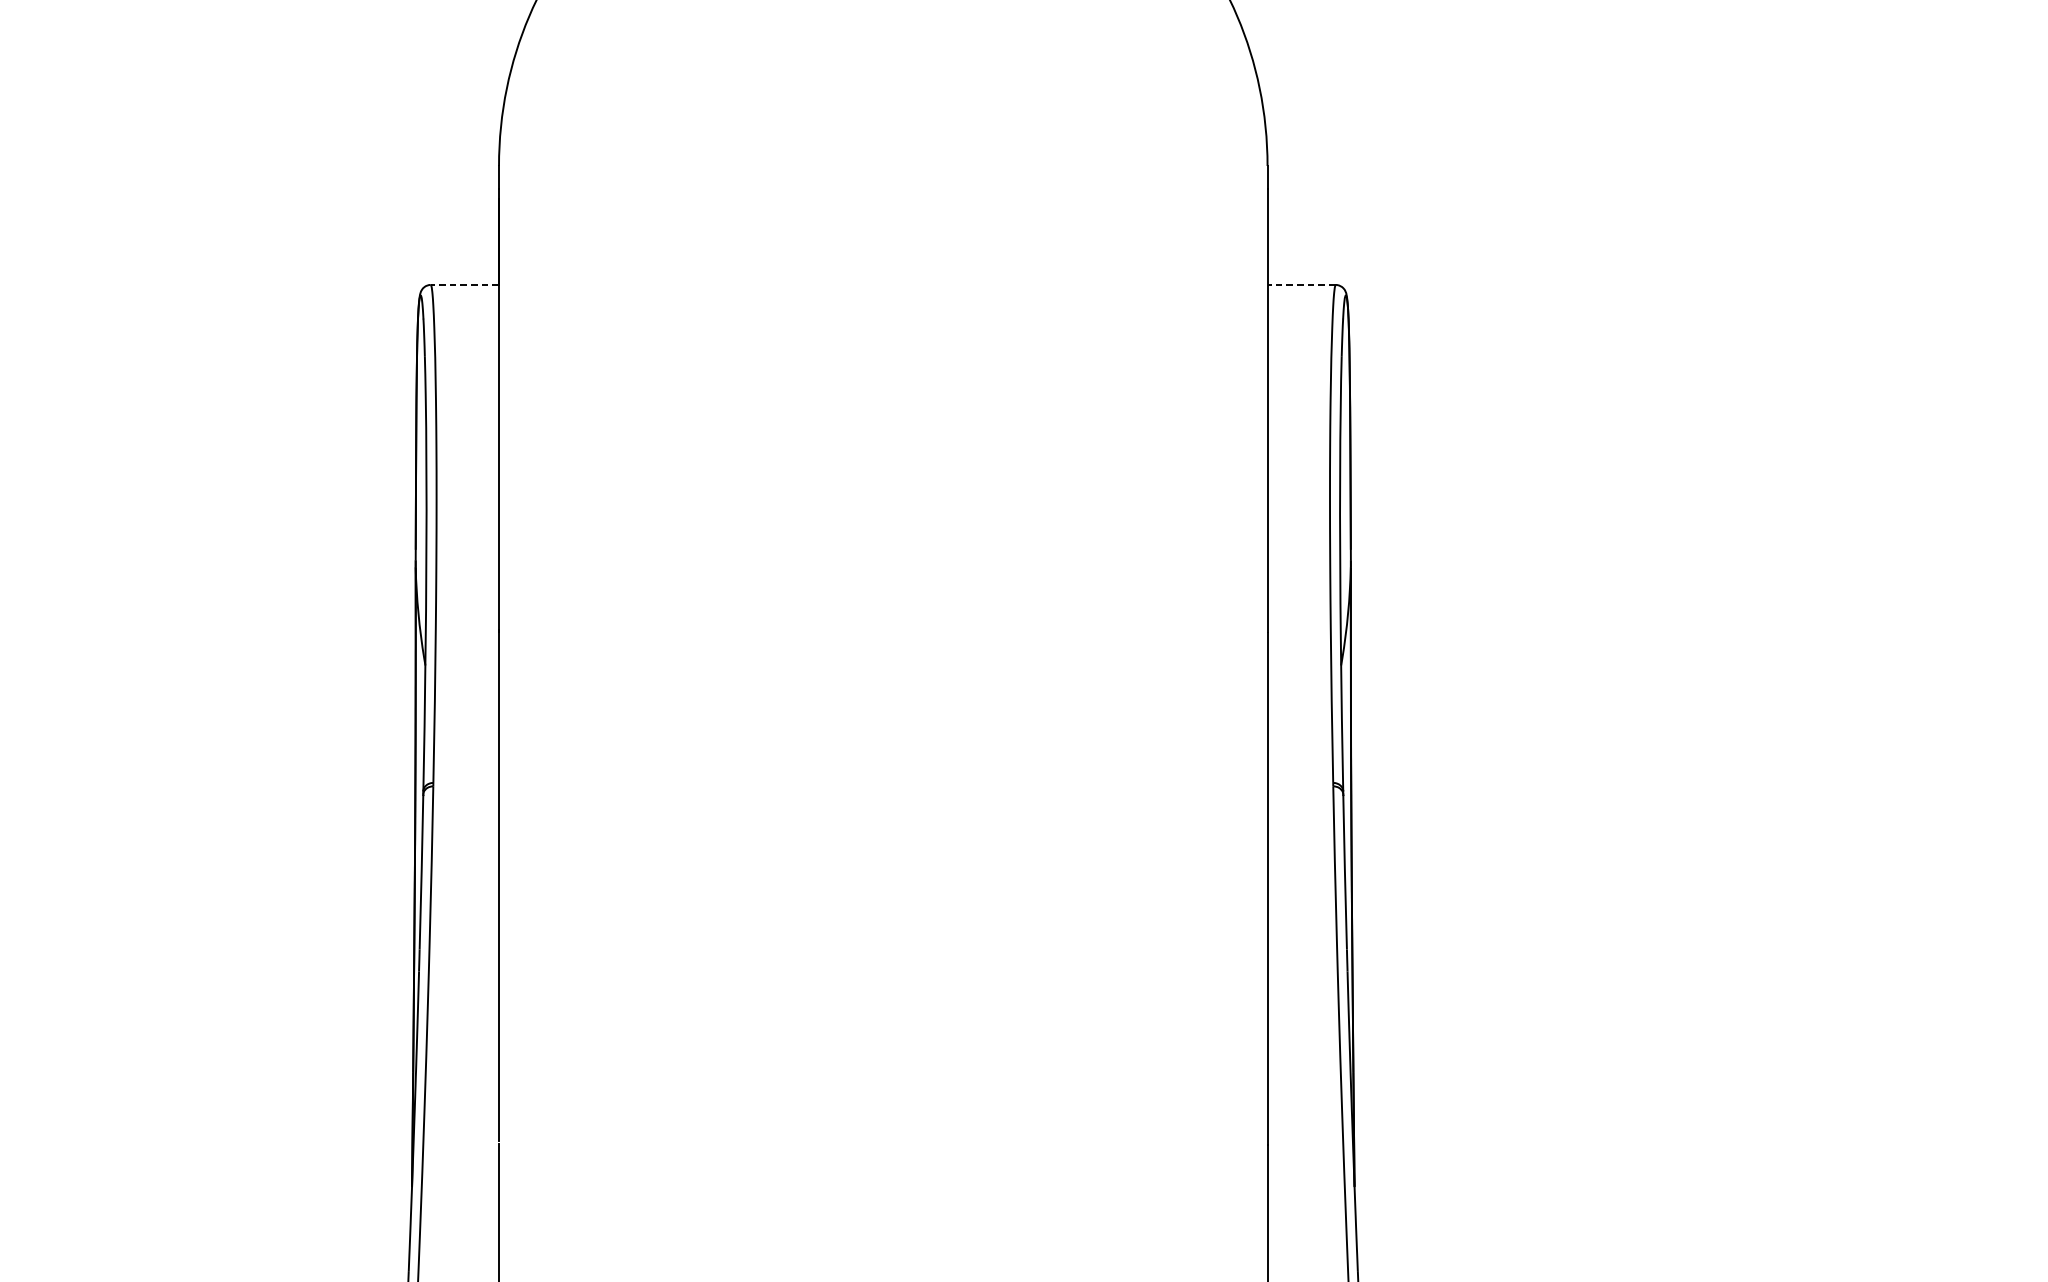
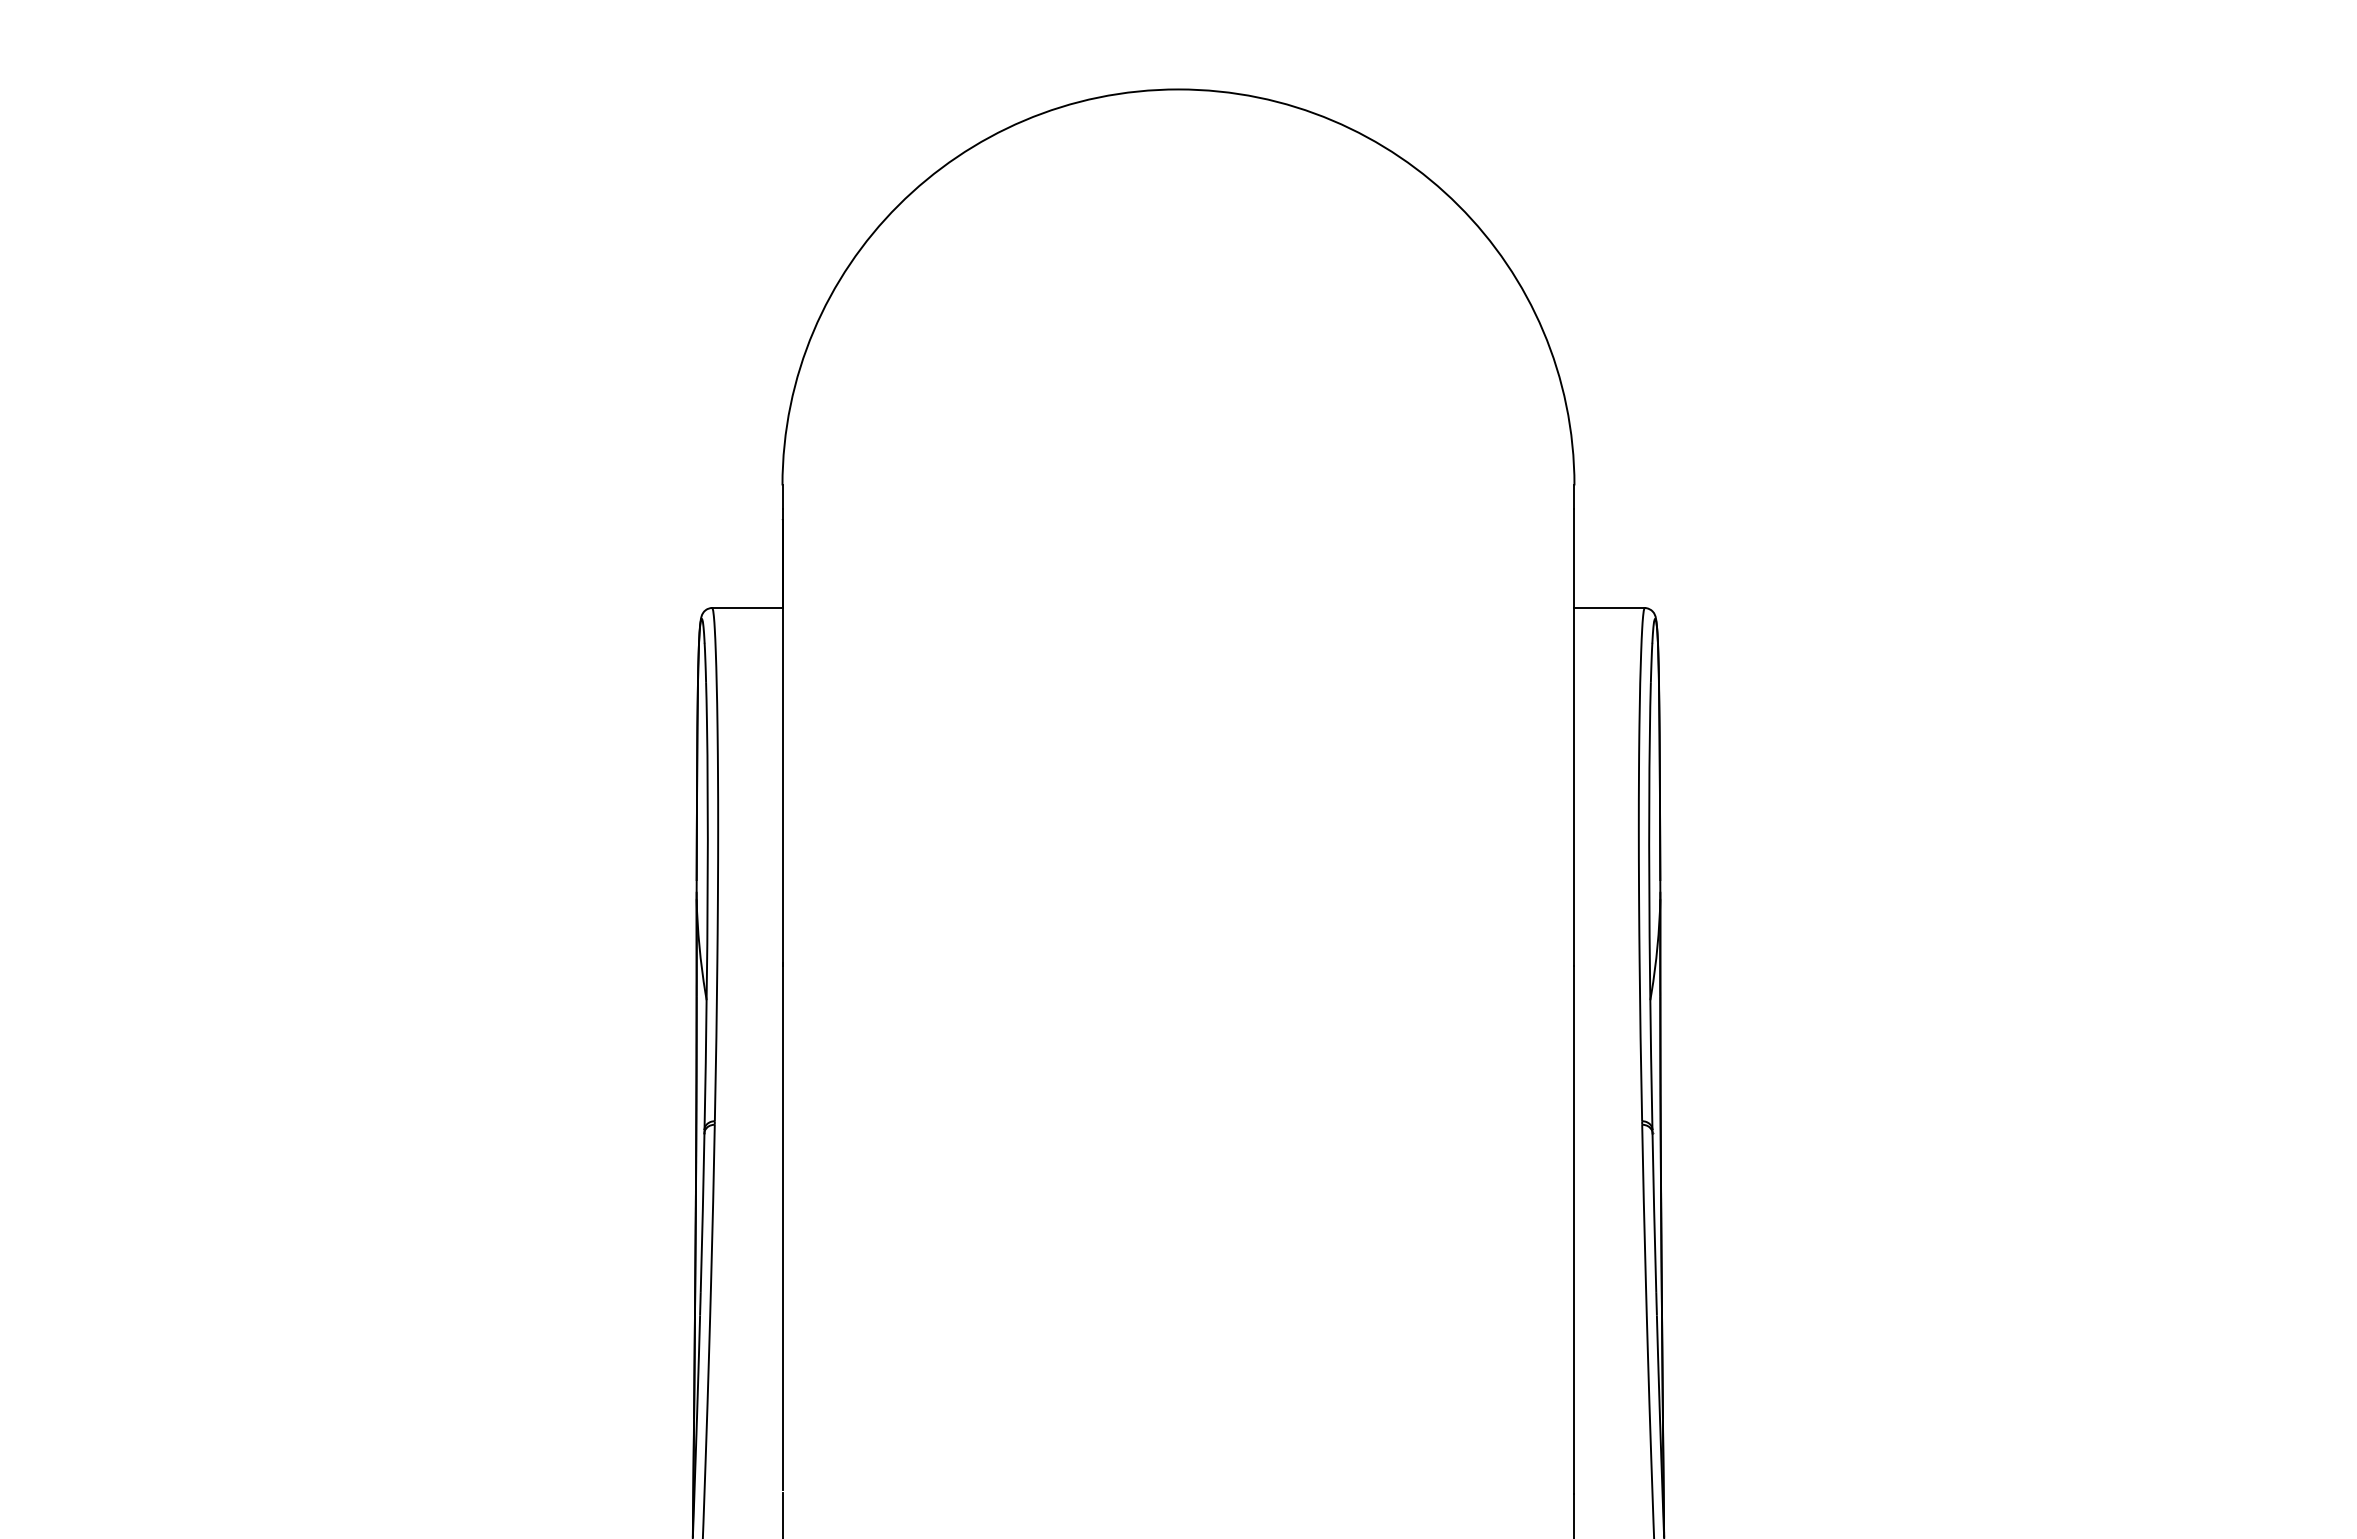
line: (464, 285) -> (746, 608), dashed -> solid
line: (1301, 285) -> (1609, 608), dashed -> solid

